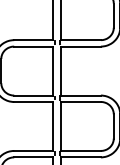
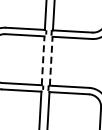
line: (53, 71) -> (43, 61), solid -> dashed
line: (61, 71) -> (51, 61), solid -> dashed

